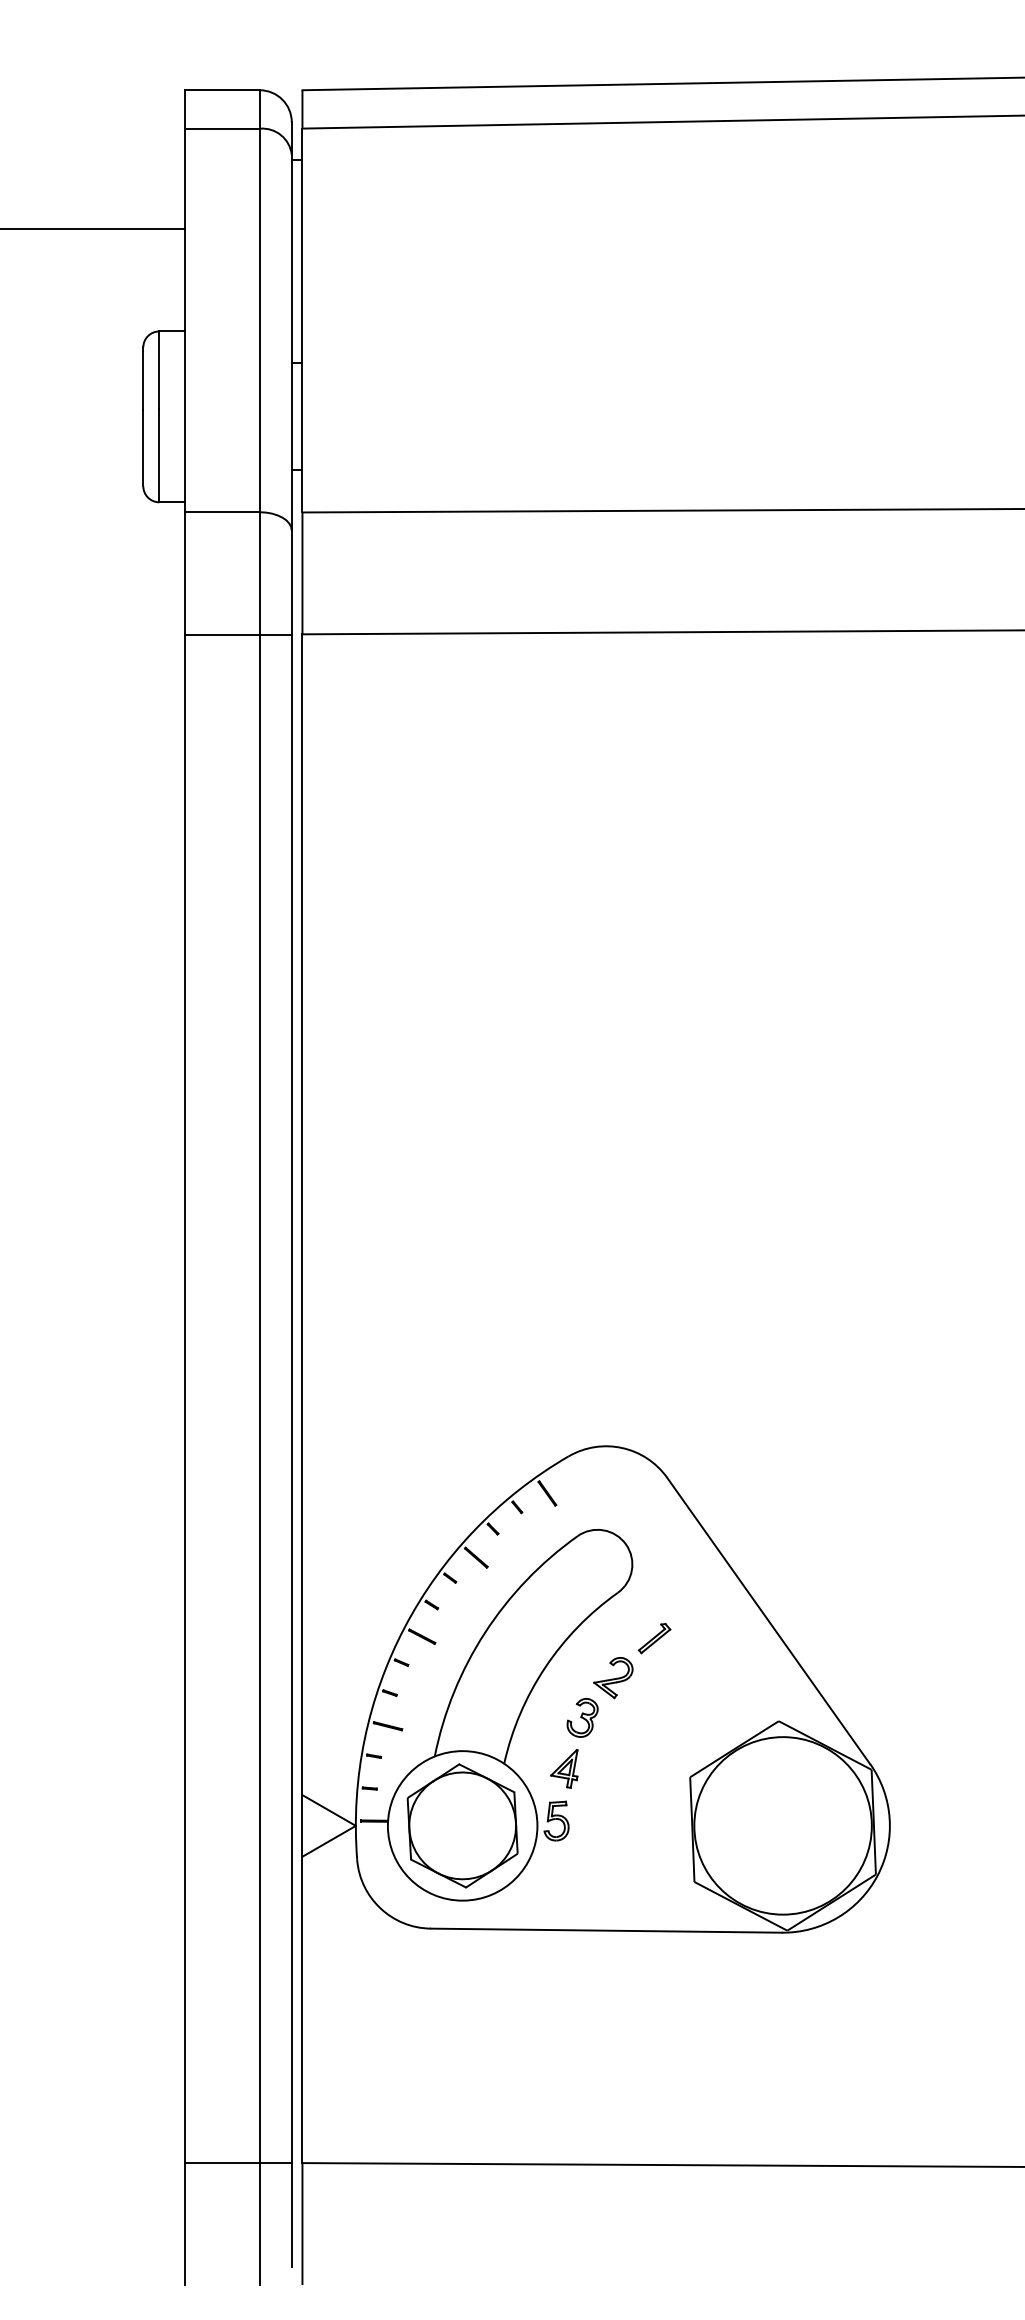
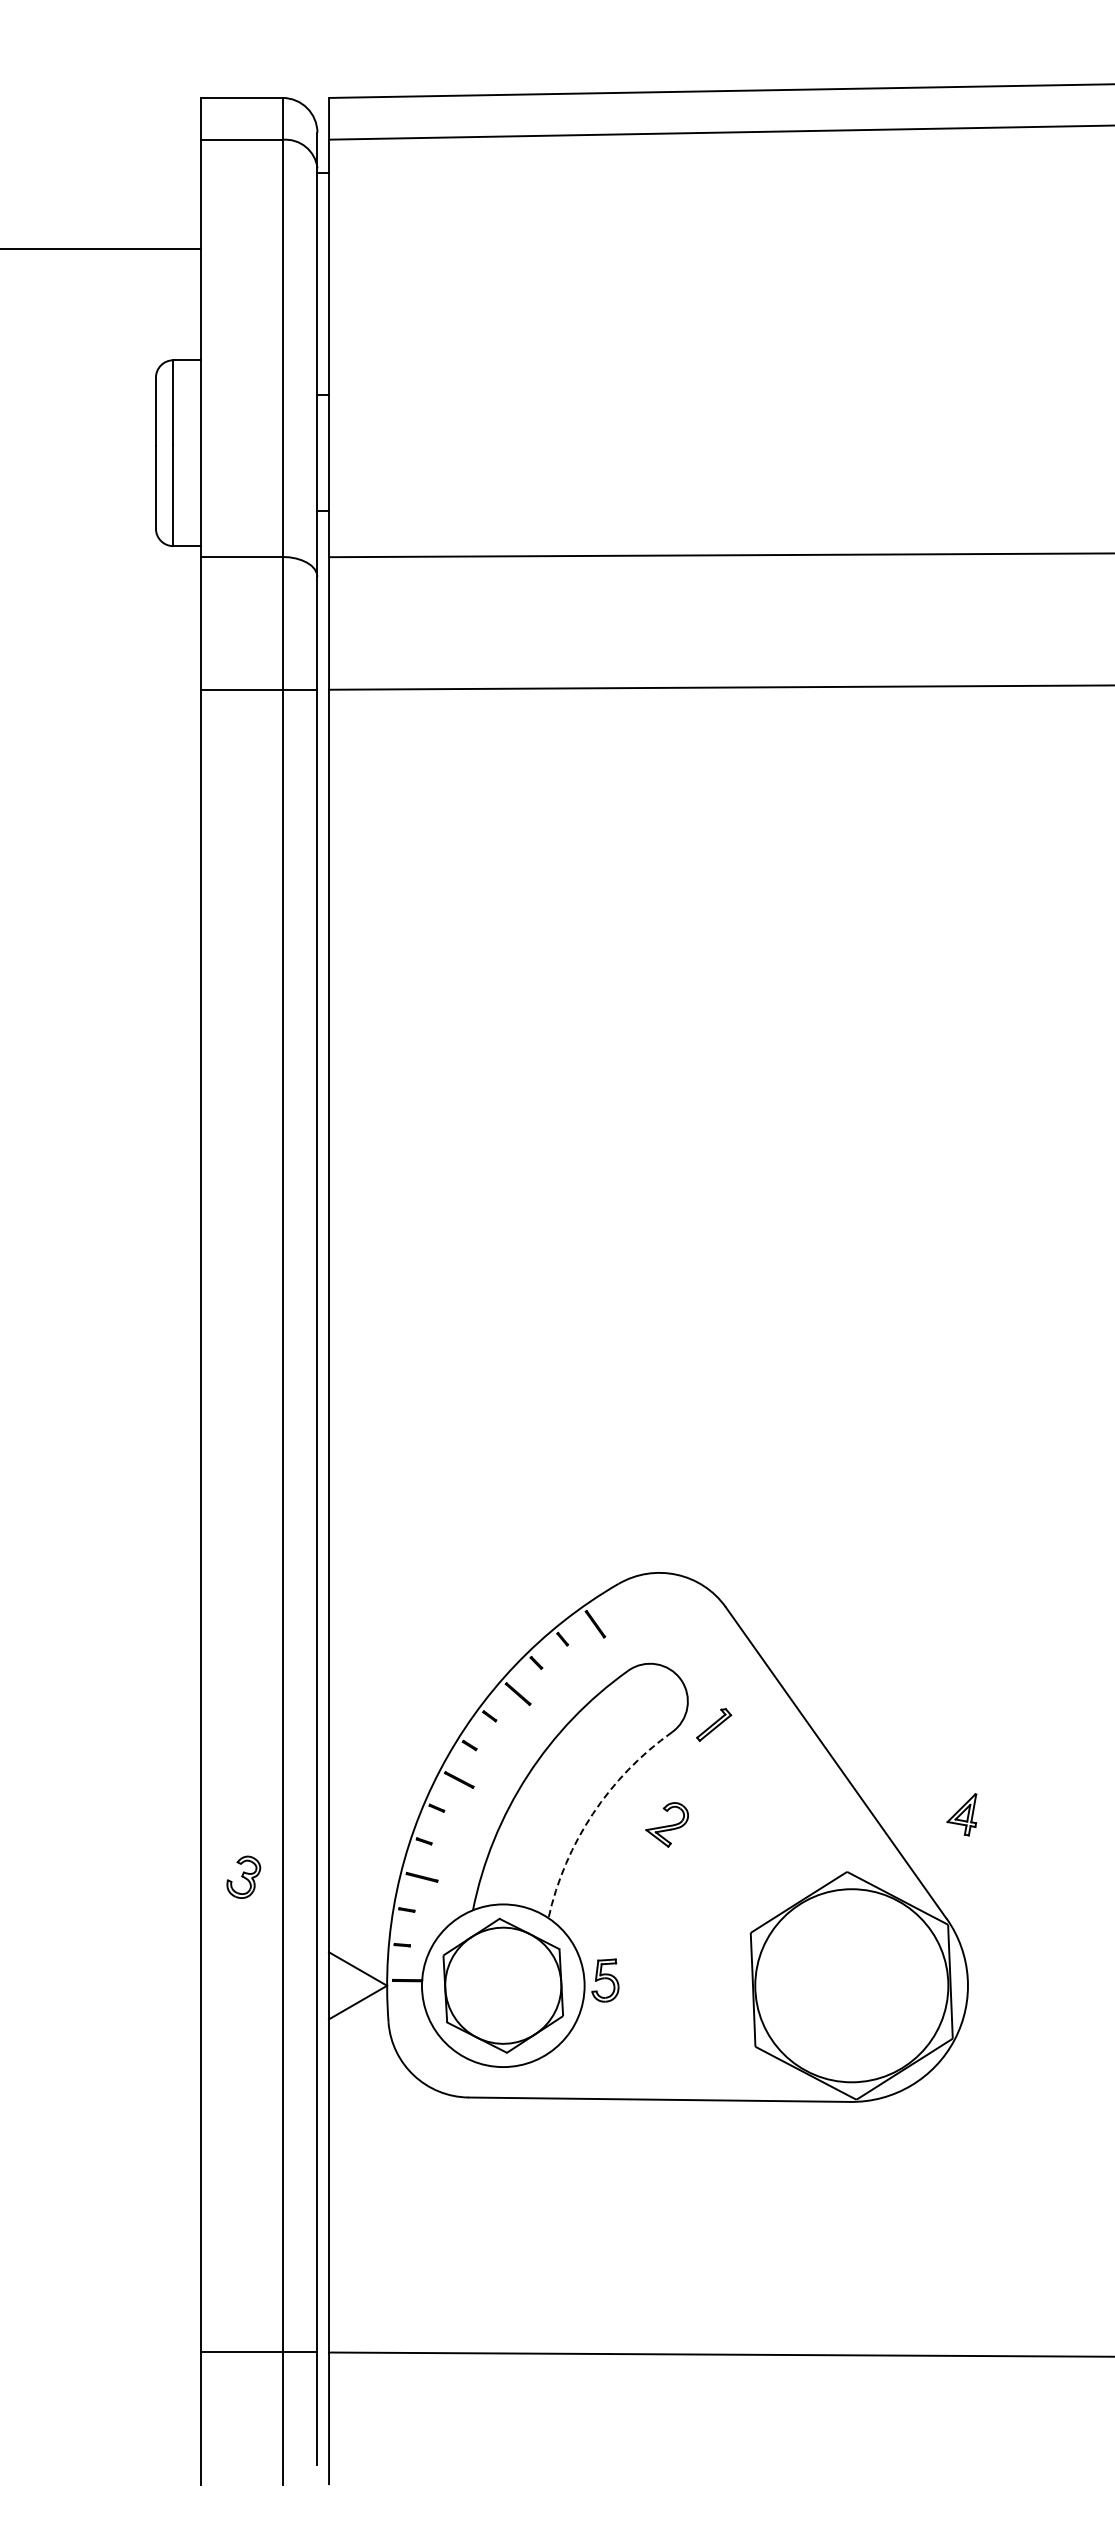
part: (655, 1638) -> (714, 1724), moved
arc: (545, 1667) -> (593, 1813), solid -> dashed
part: (582, 1717) -> (243, 1876), moved
part: (563, 1768) -> (961, 1814), moved

